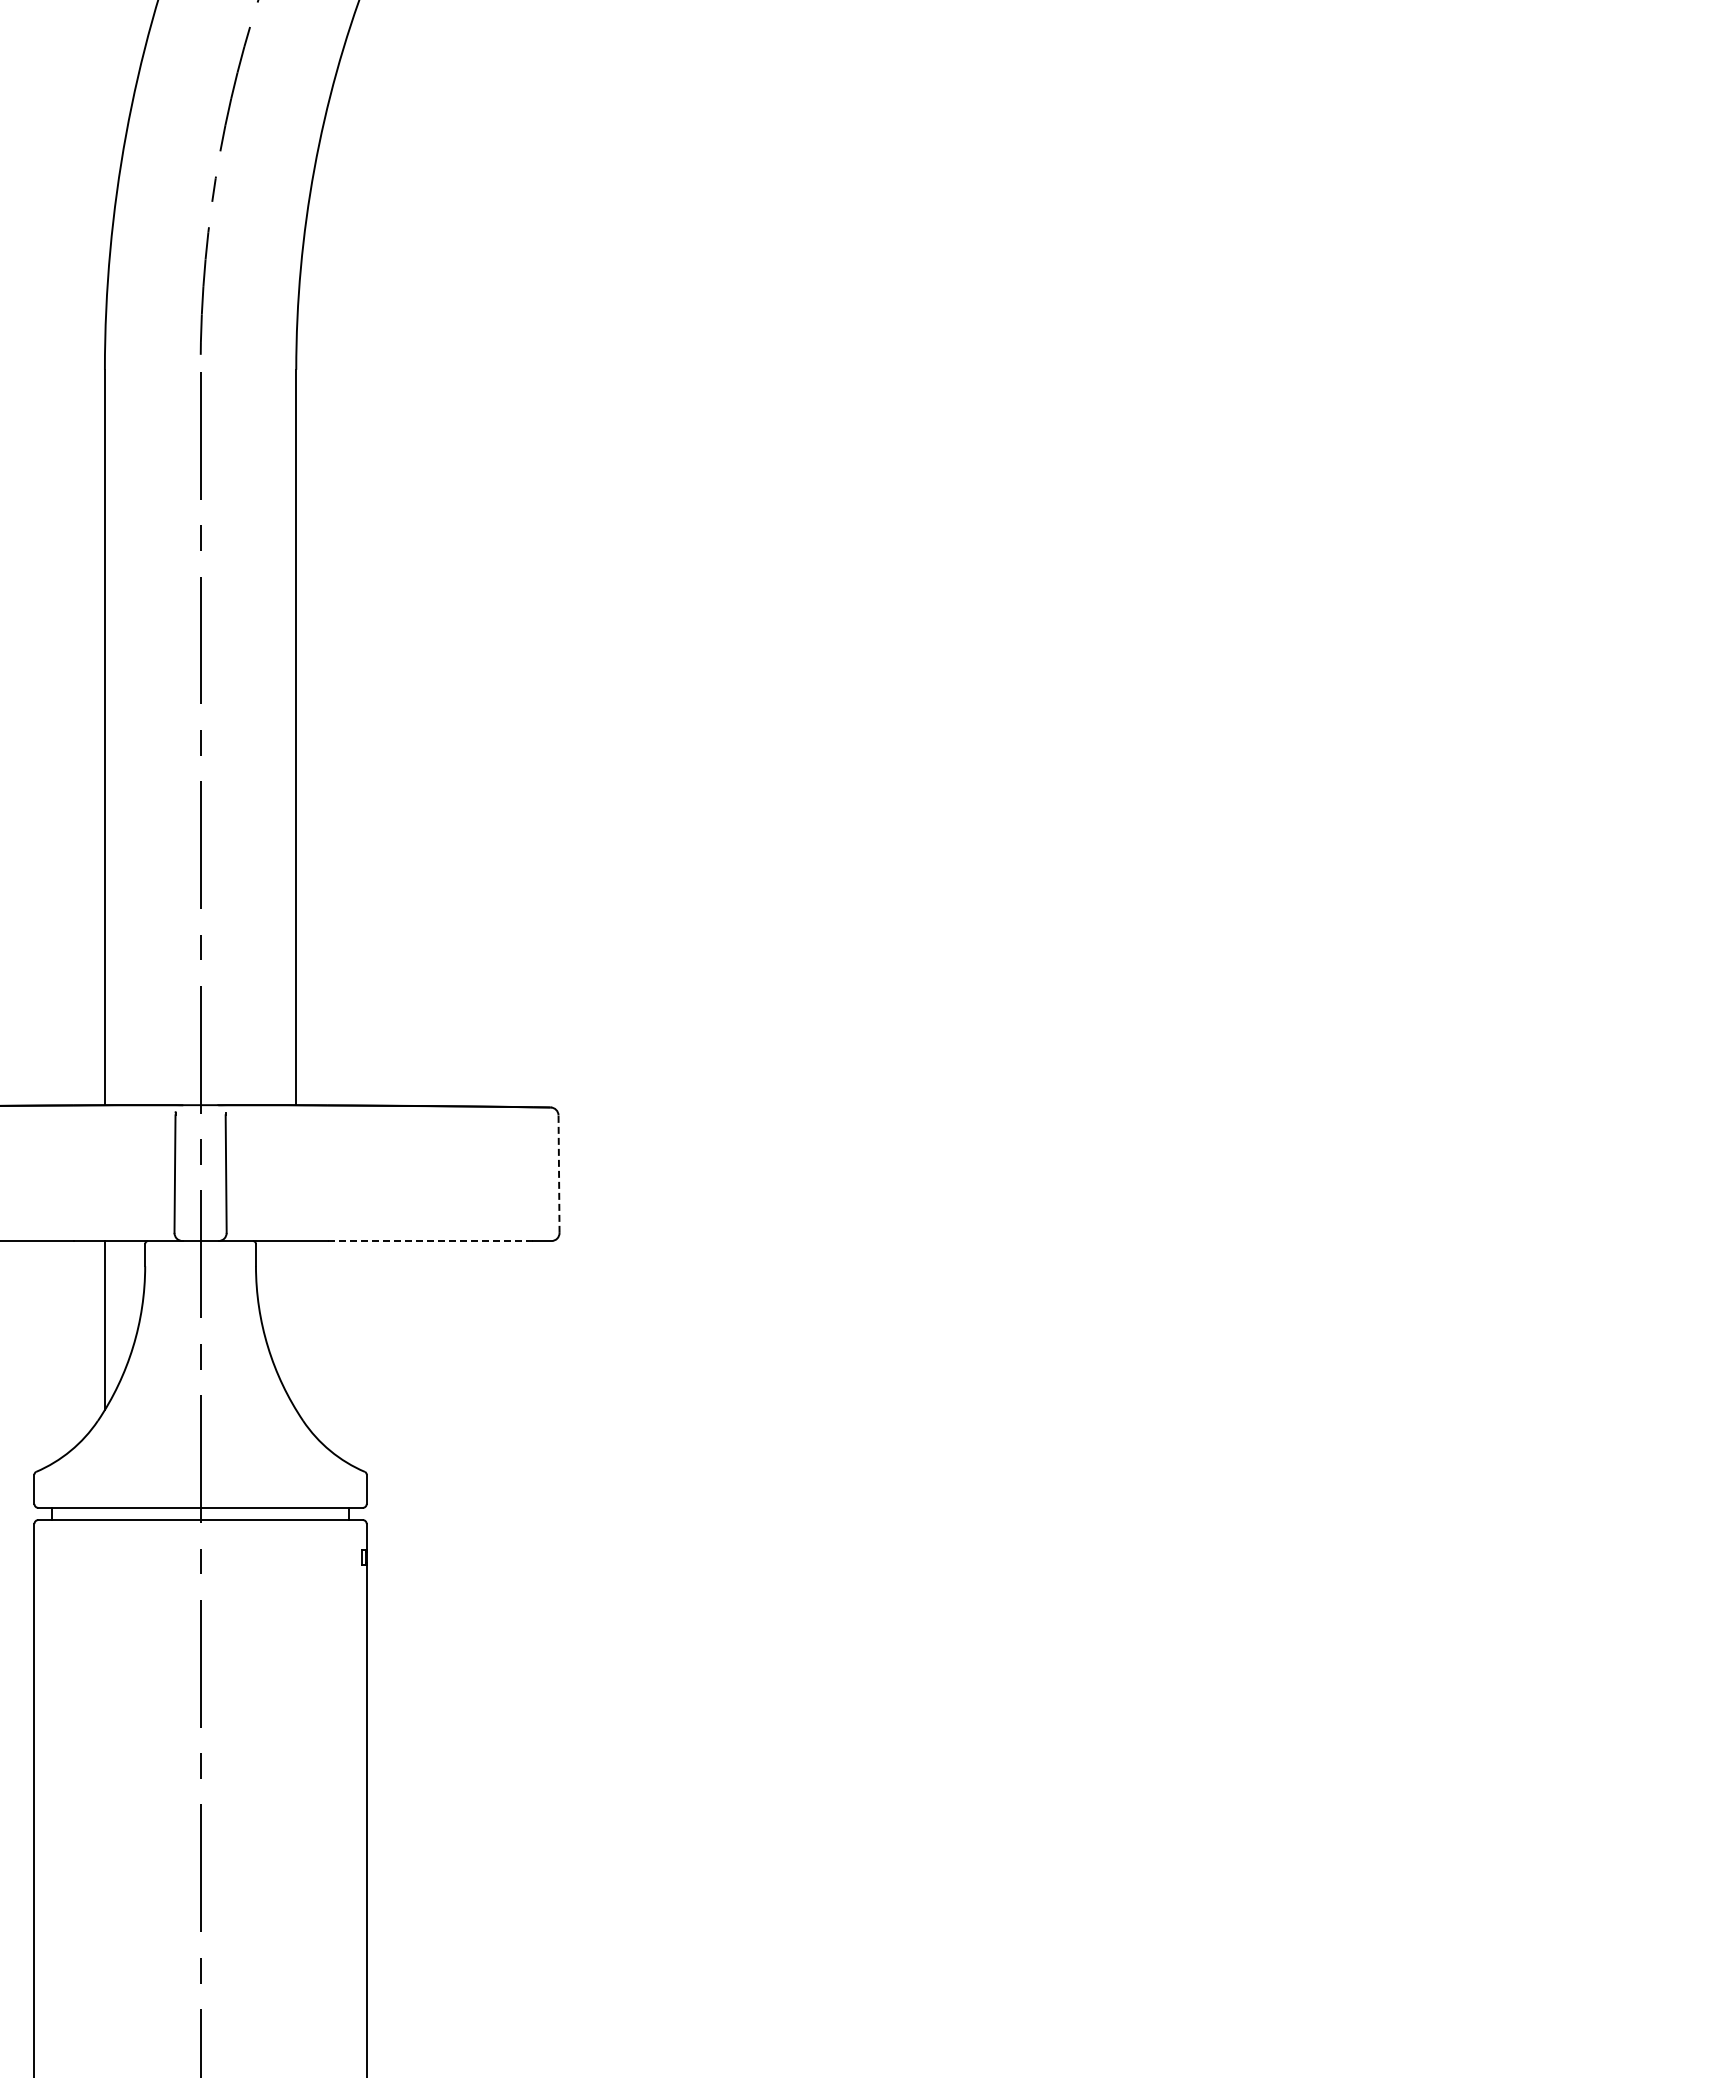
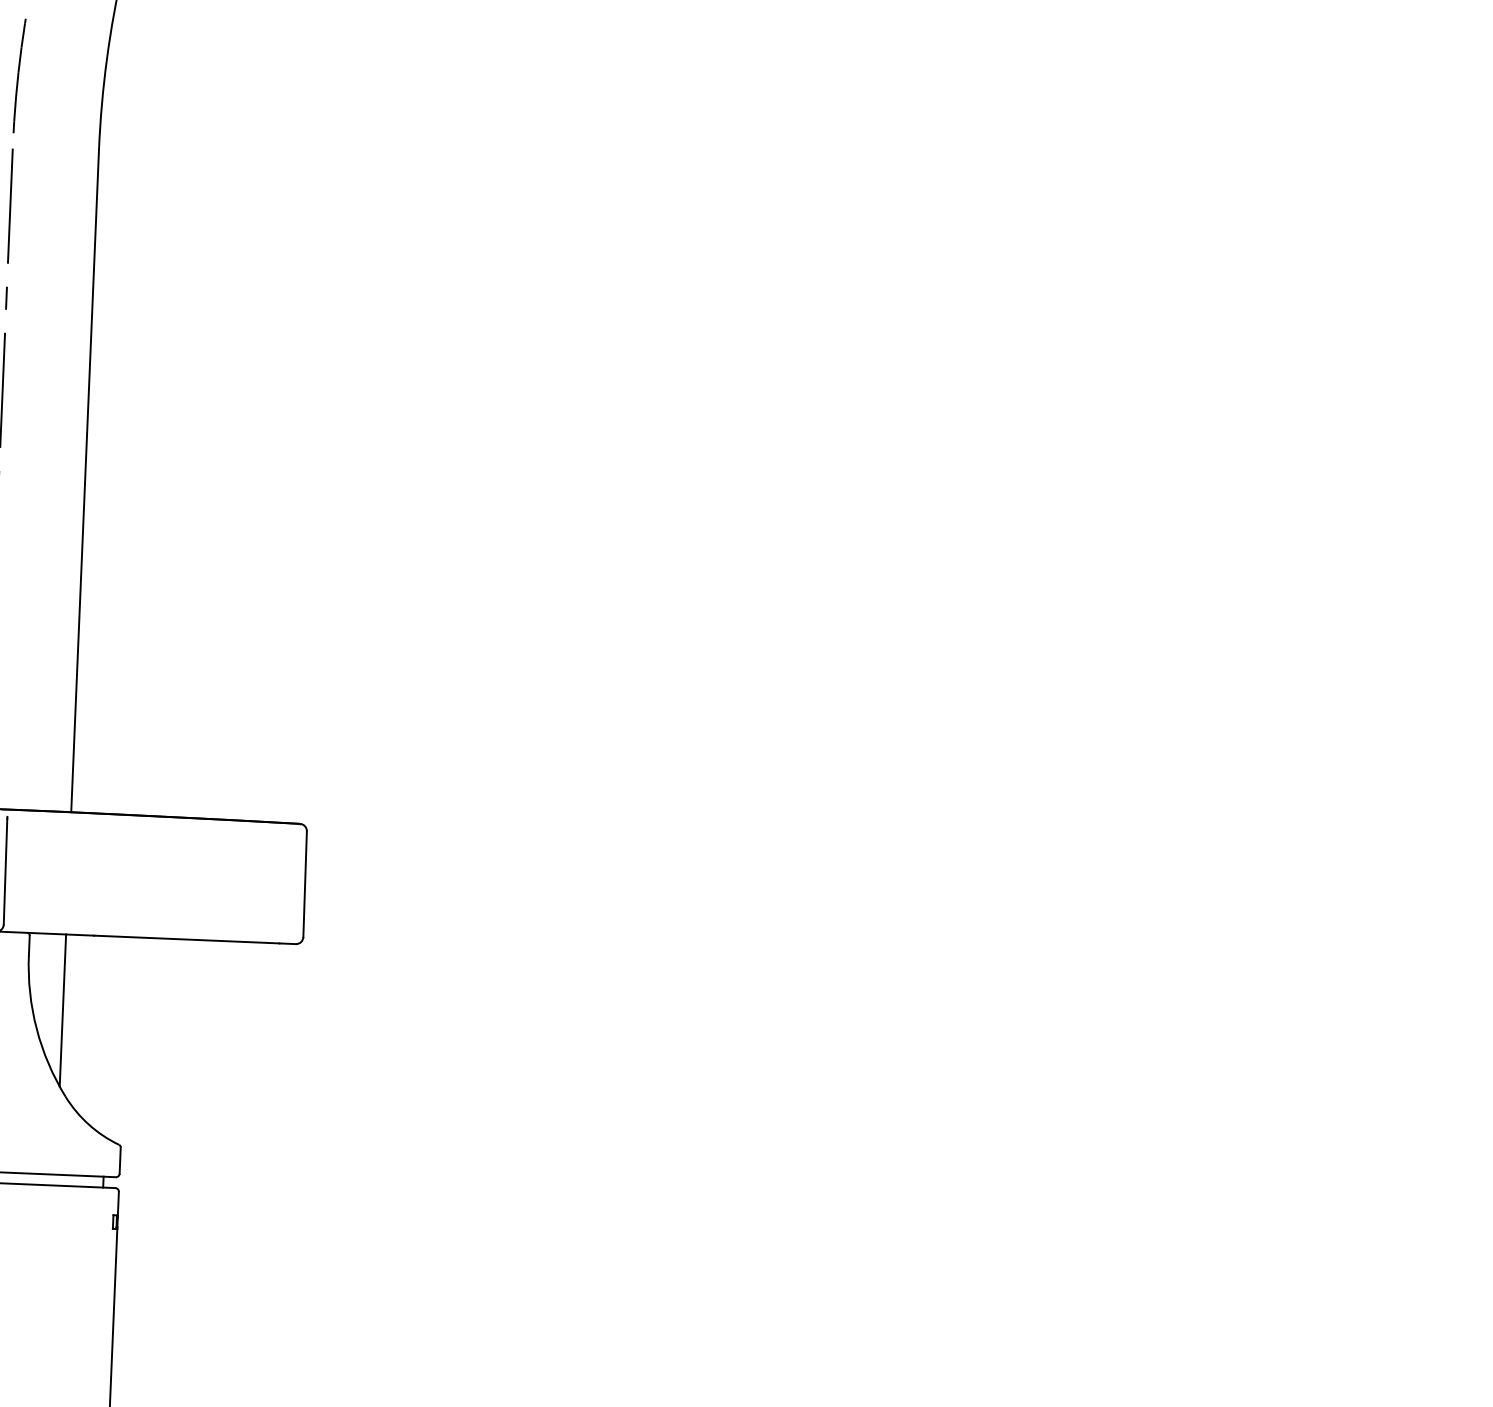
line: (559, 1174) -> (305, 884), dashed -> solid
line: (430, 1241) -> (186, 939), dashed -> solid
line: (296, 1325) -> (63, 1010), added

